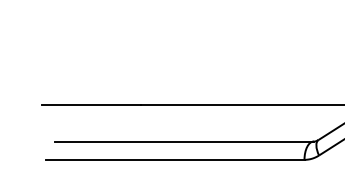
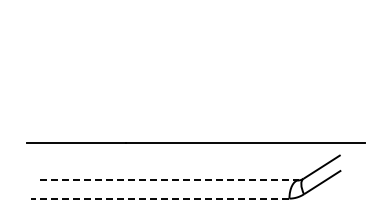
line: (184, 141) -> (169, 180), solid -> dashed
line: (174, 159) -> (159, 198), solid -> dashed

